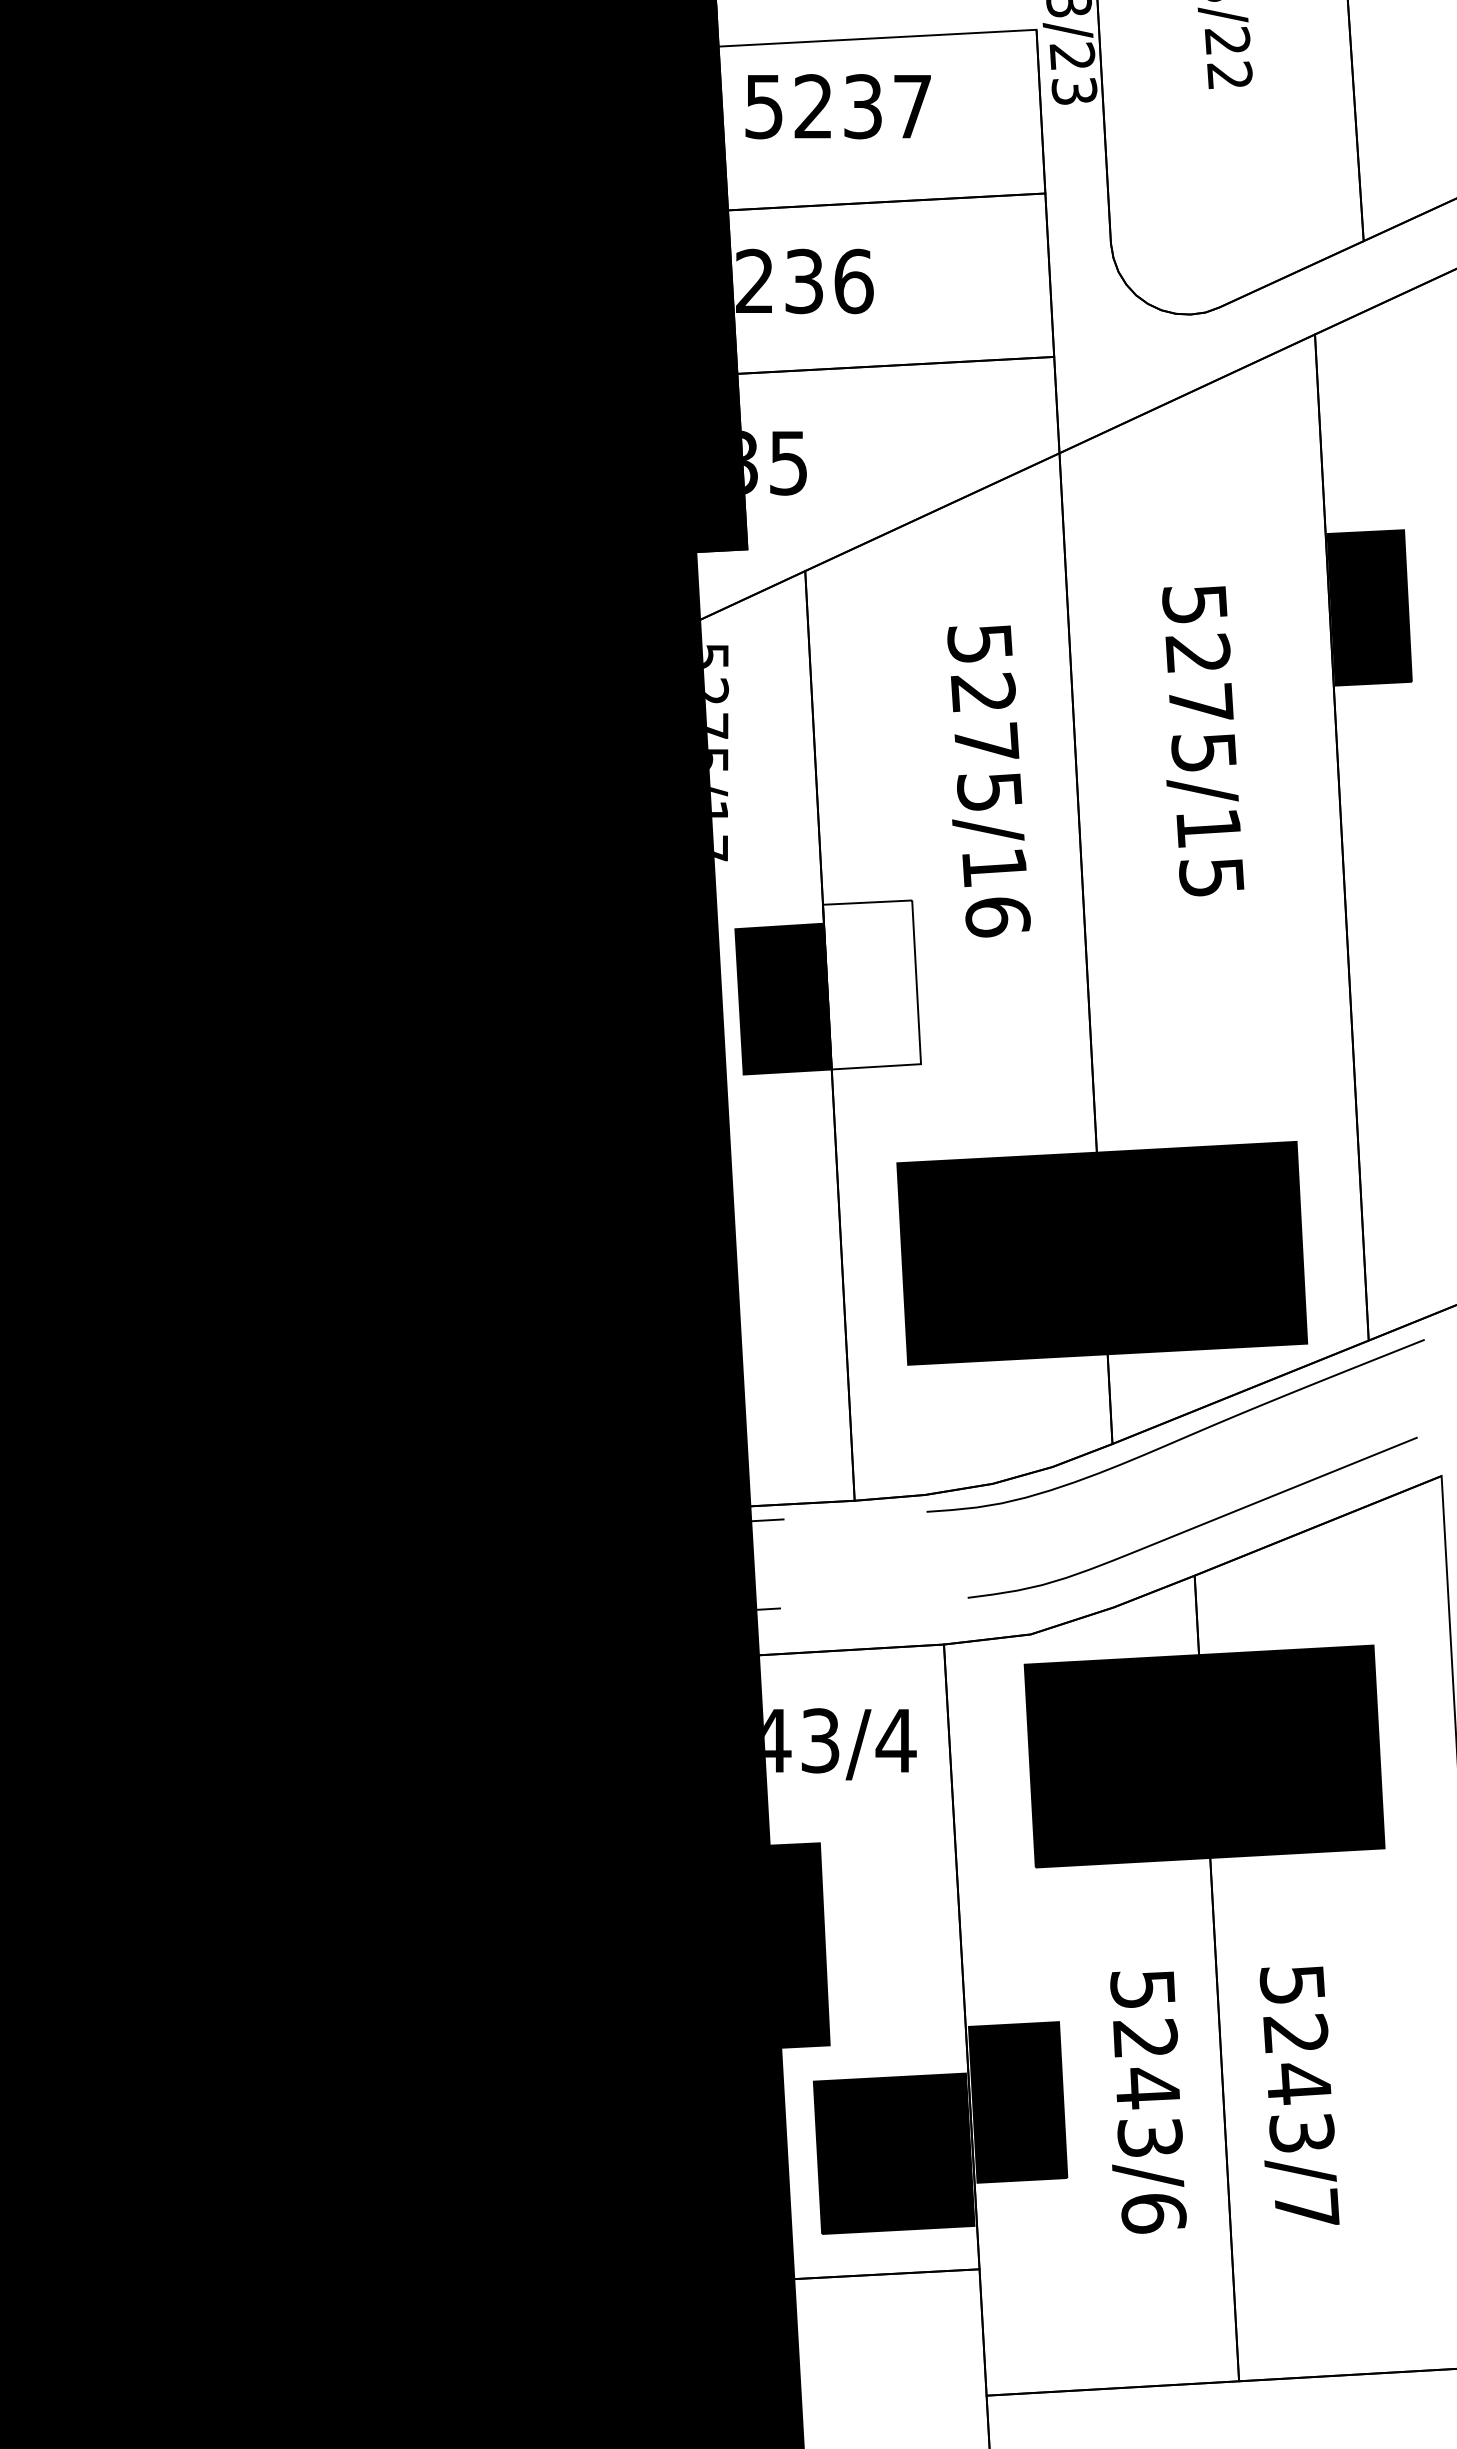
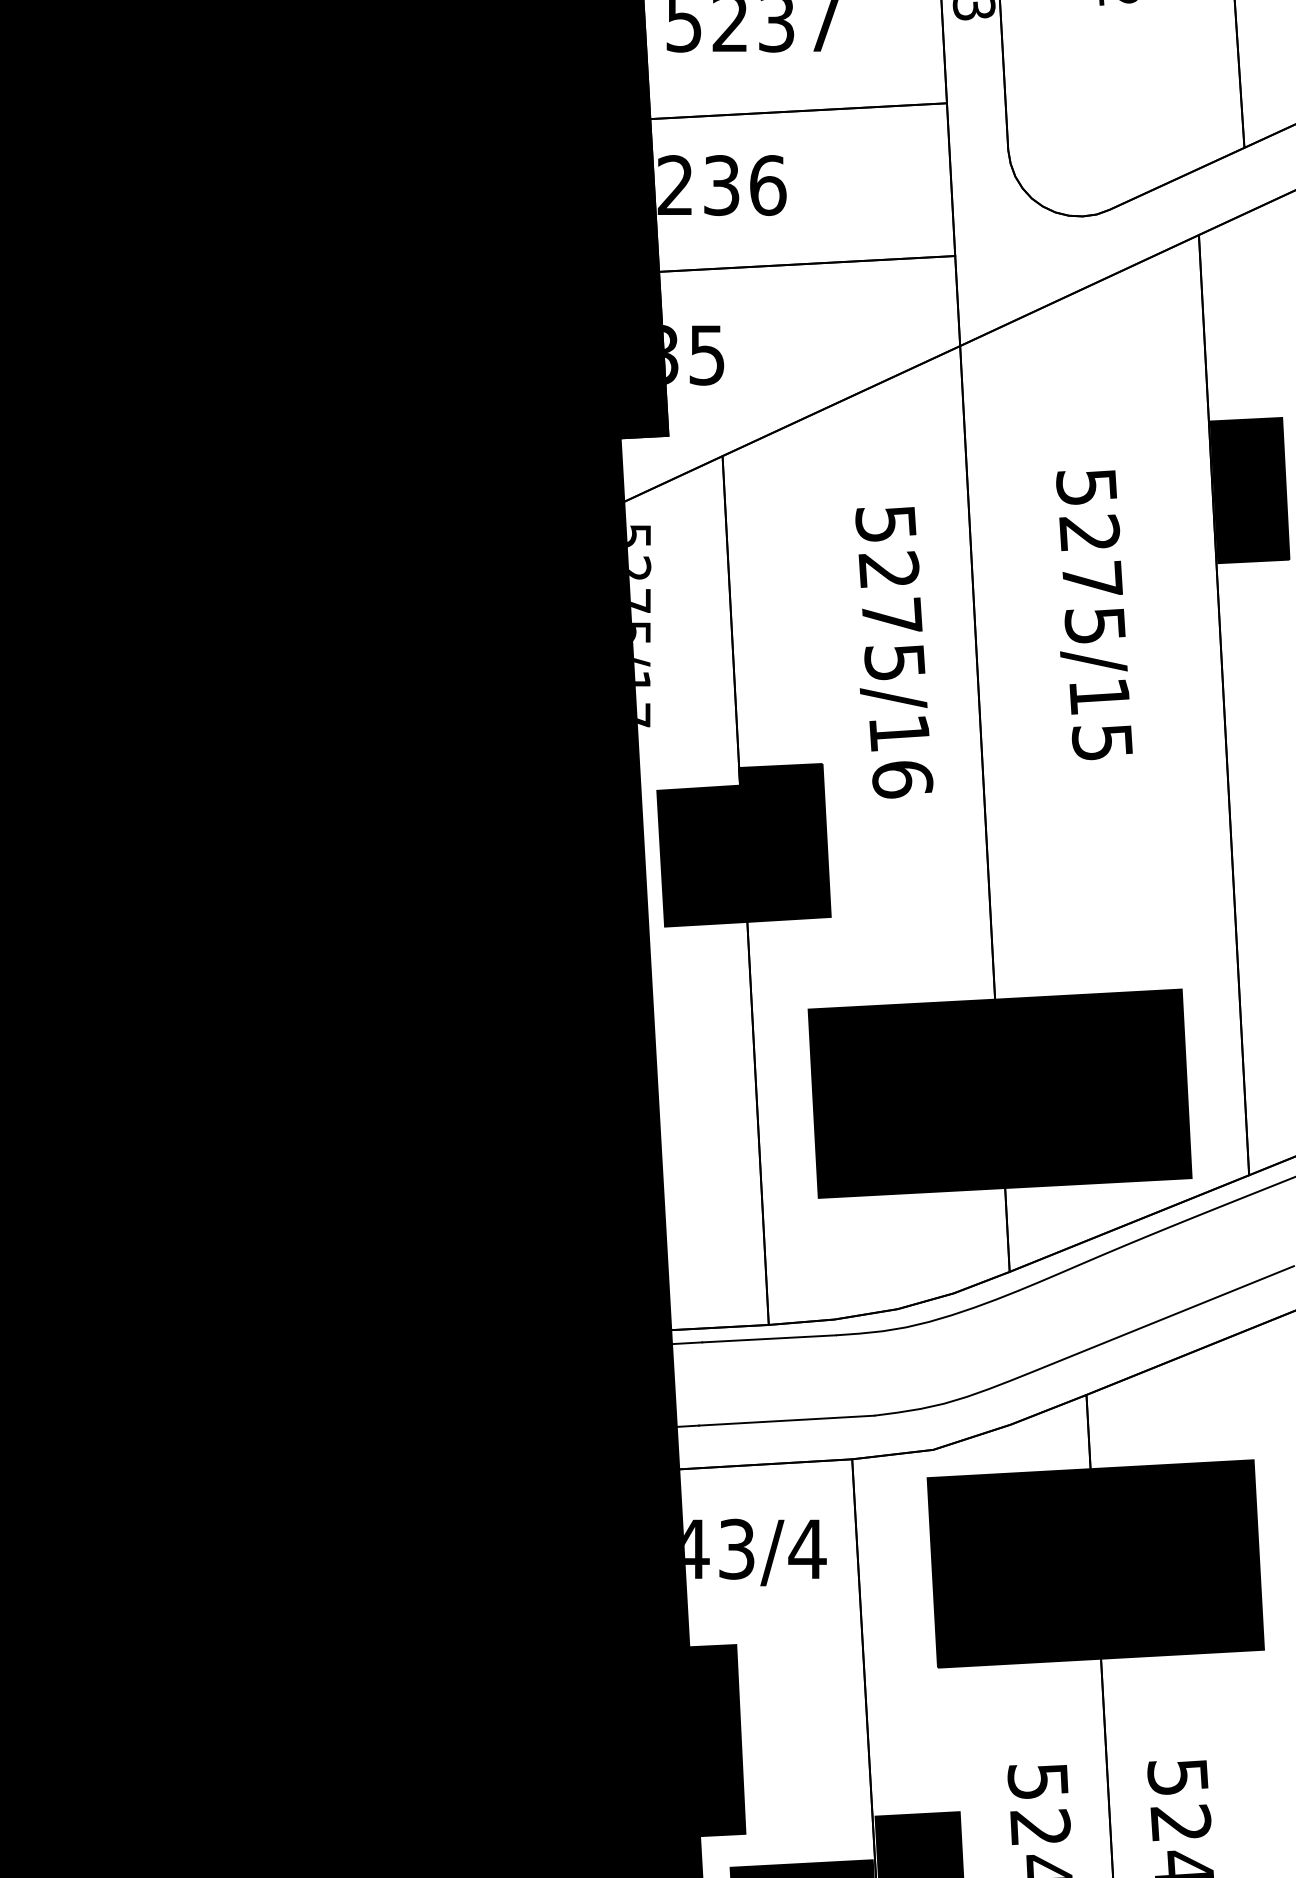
fill: (871, 984) -> (784, 842), added
line: (854, 1515) -> (768, 1338), added
line: (873, 1602) -> (786, 1420), added

